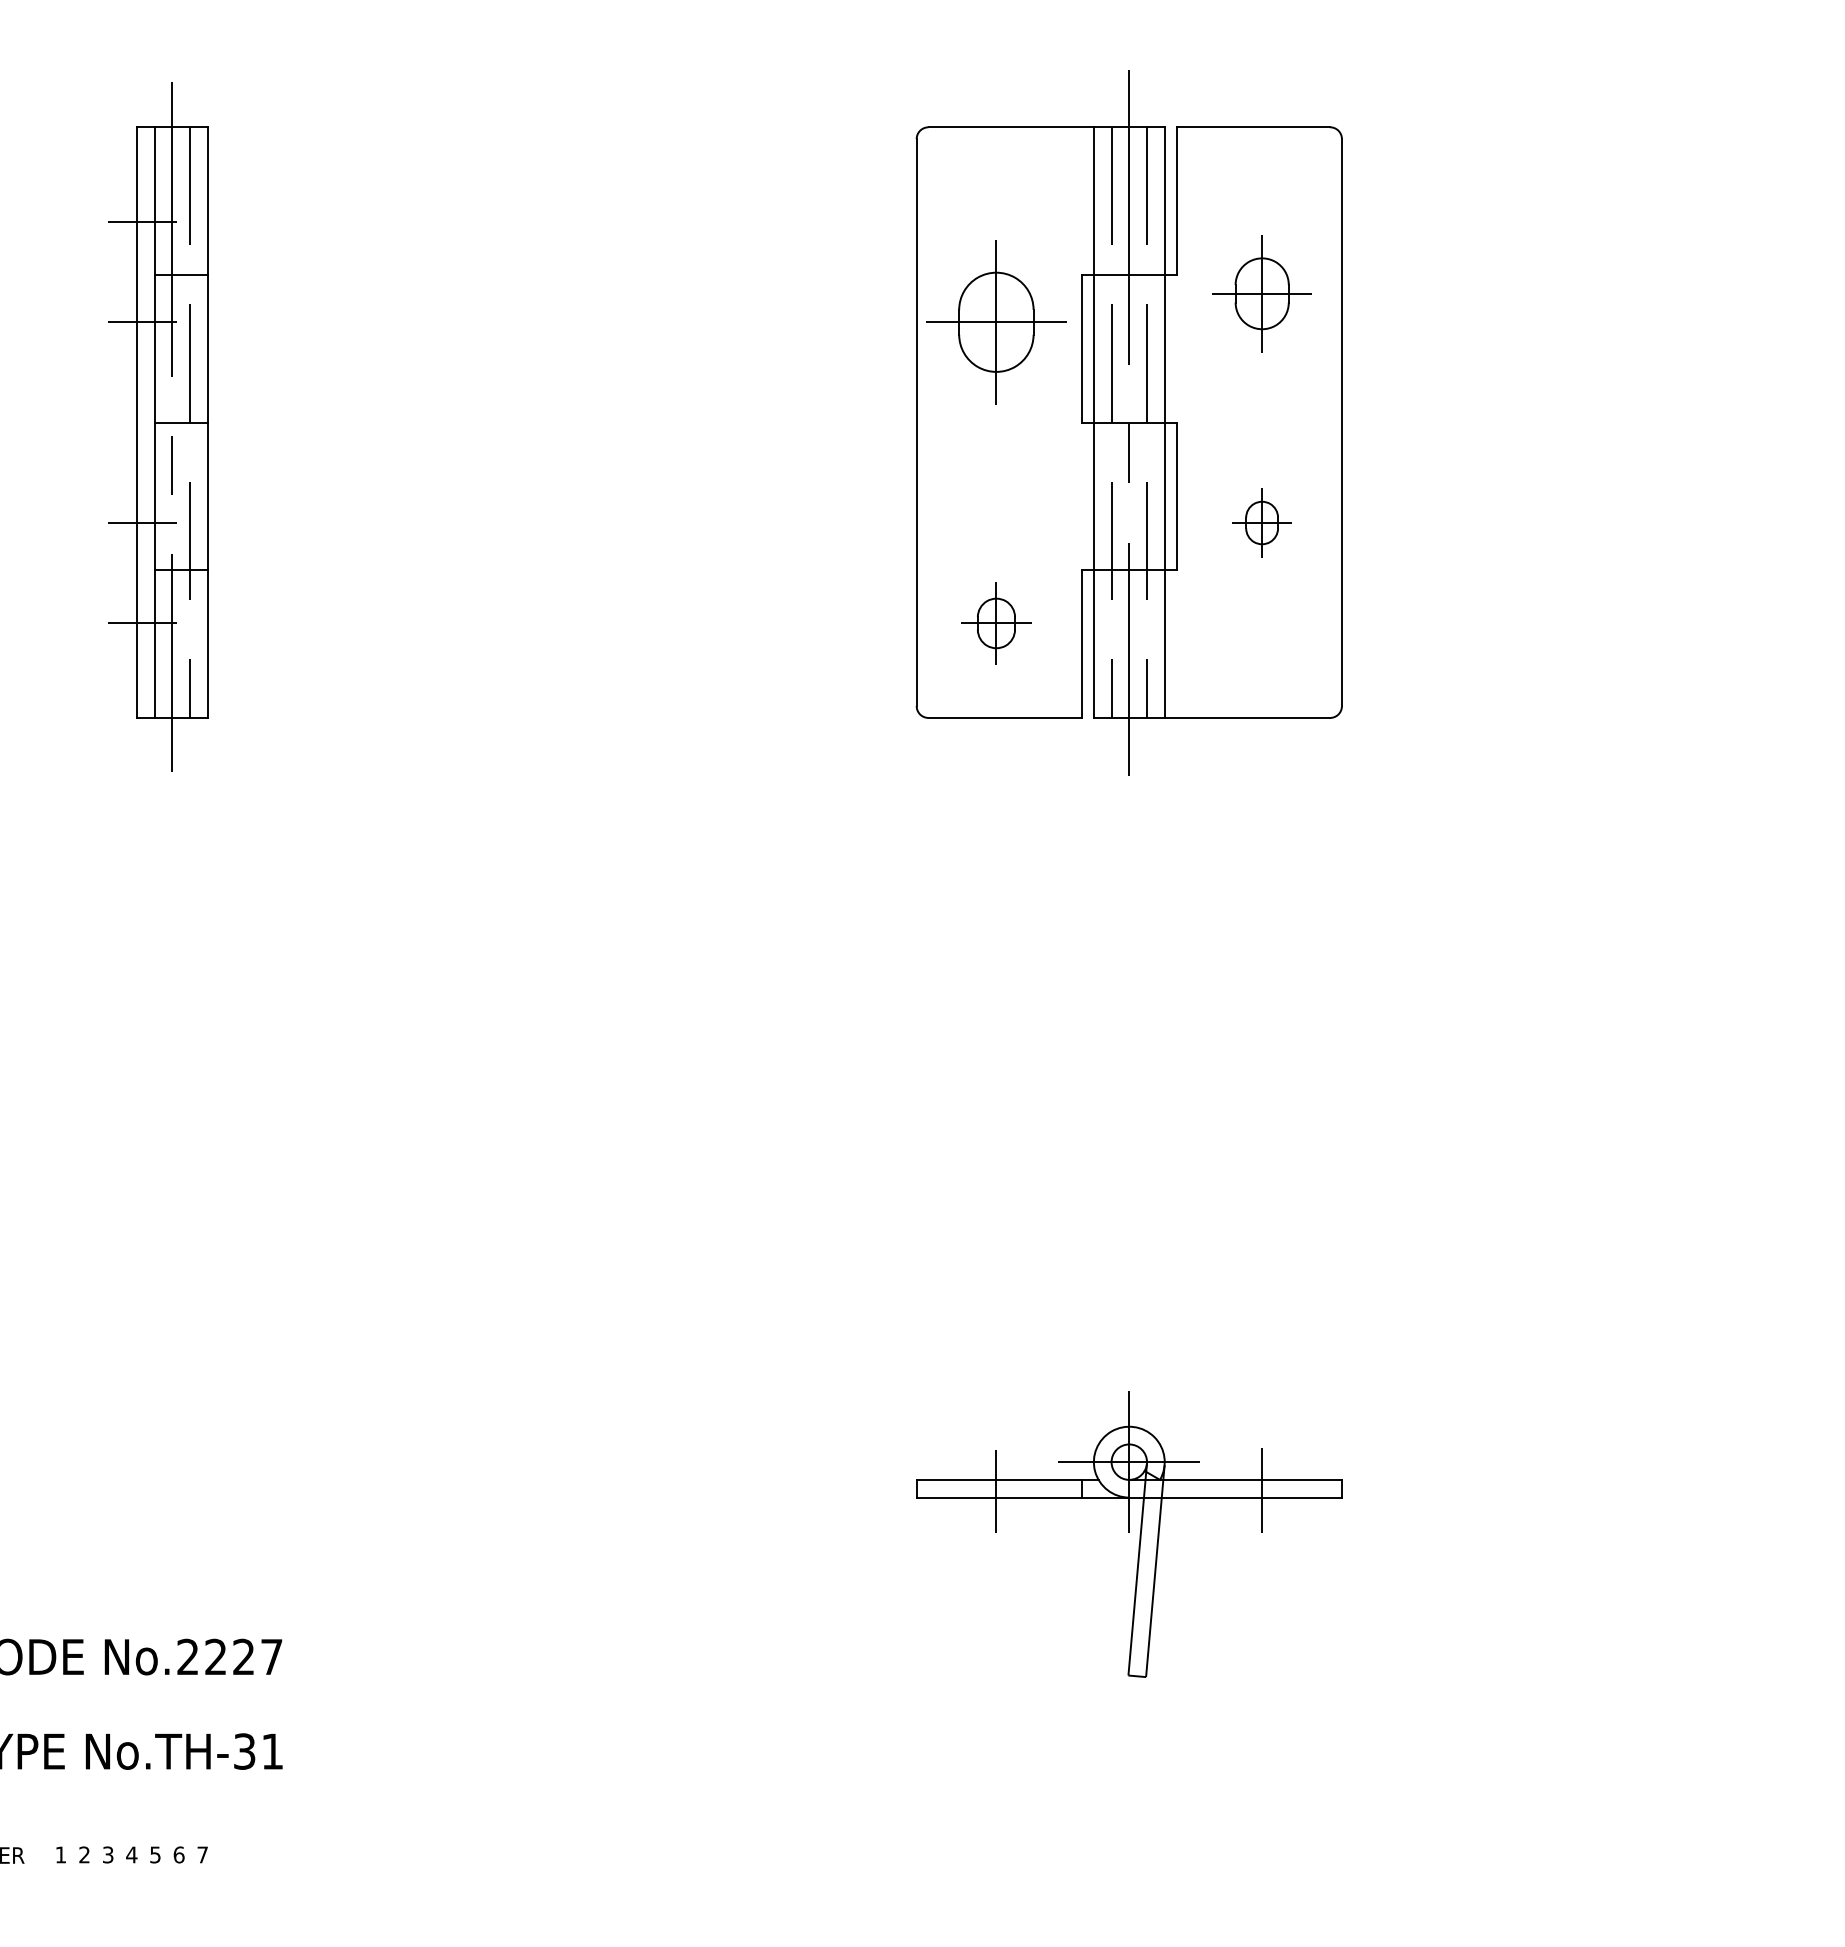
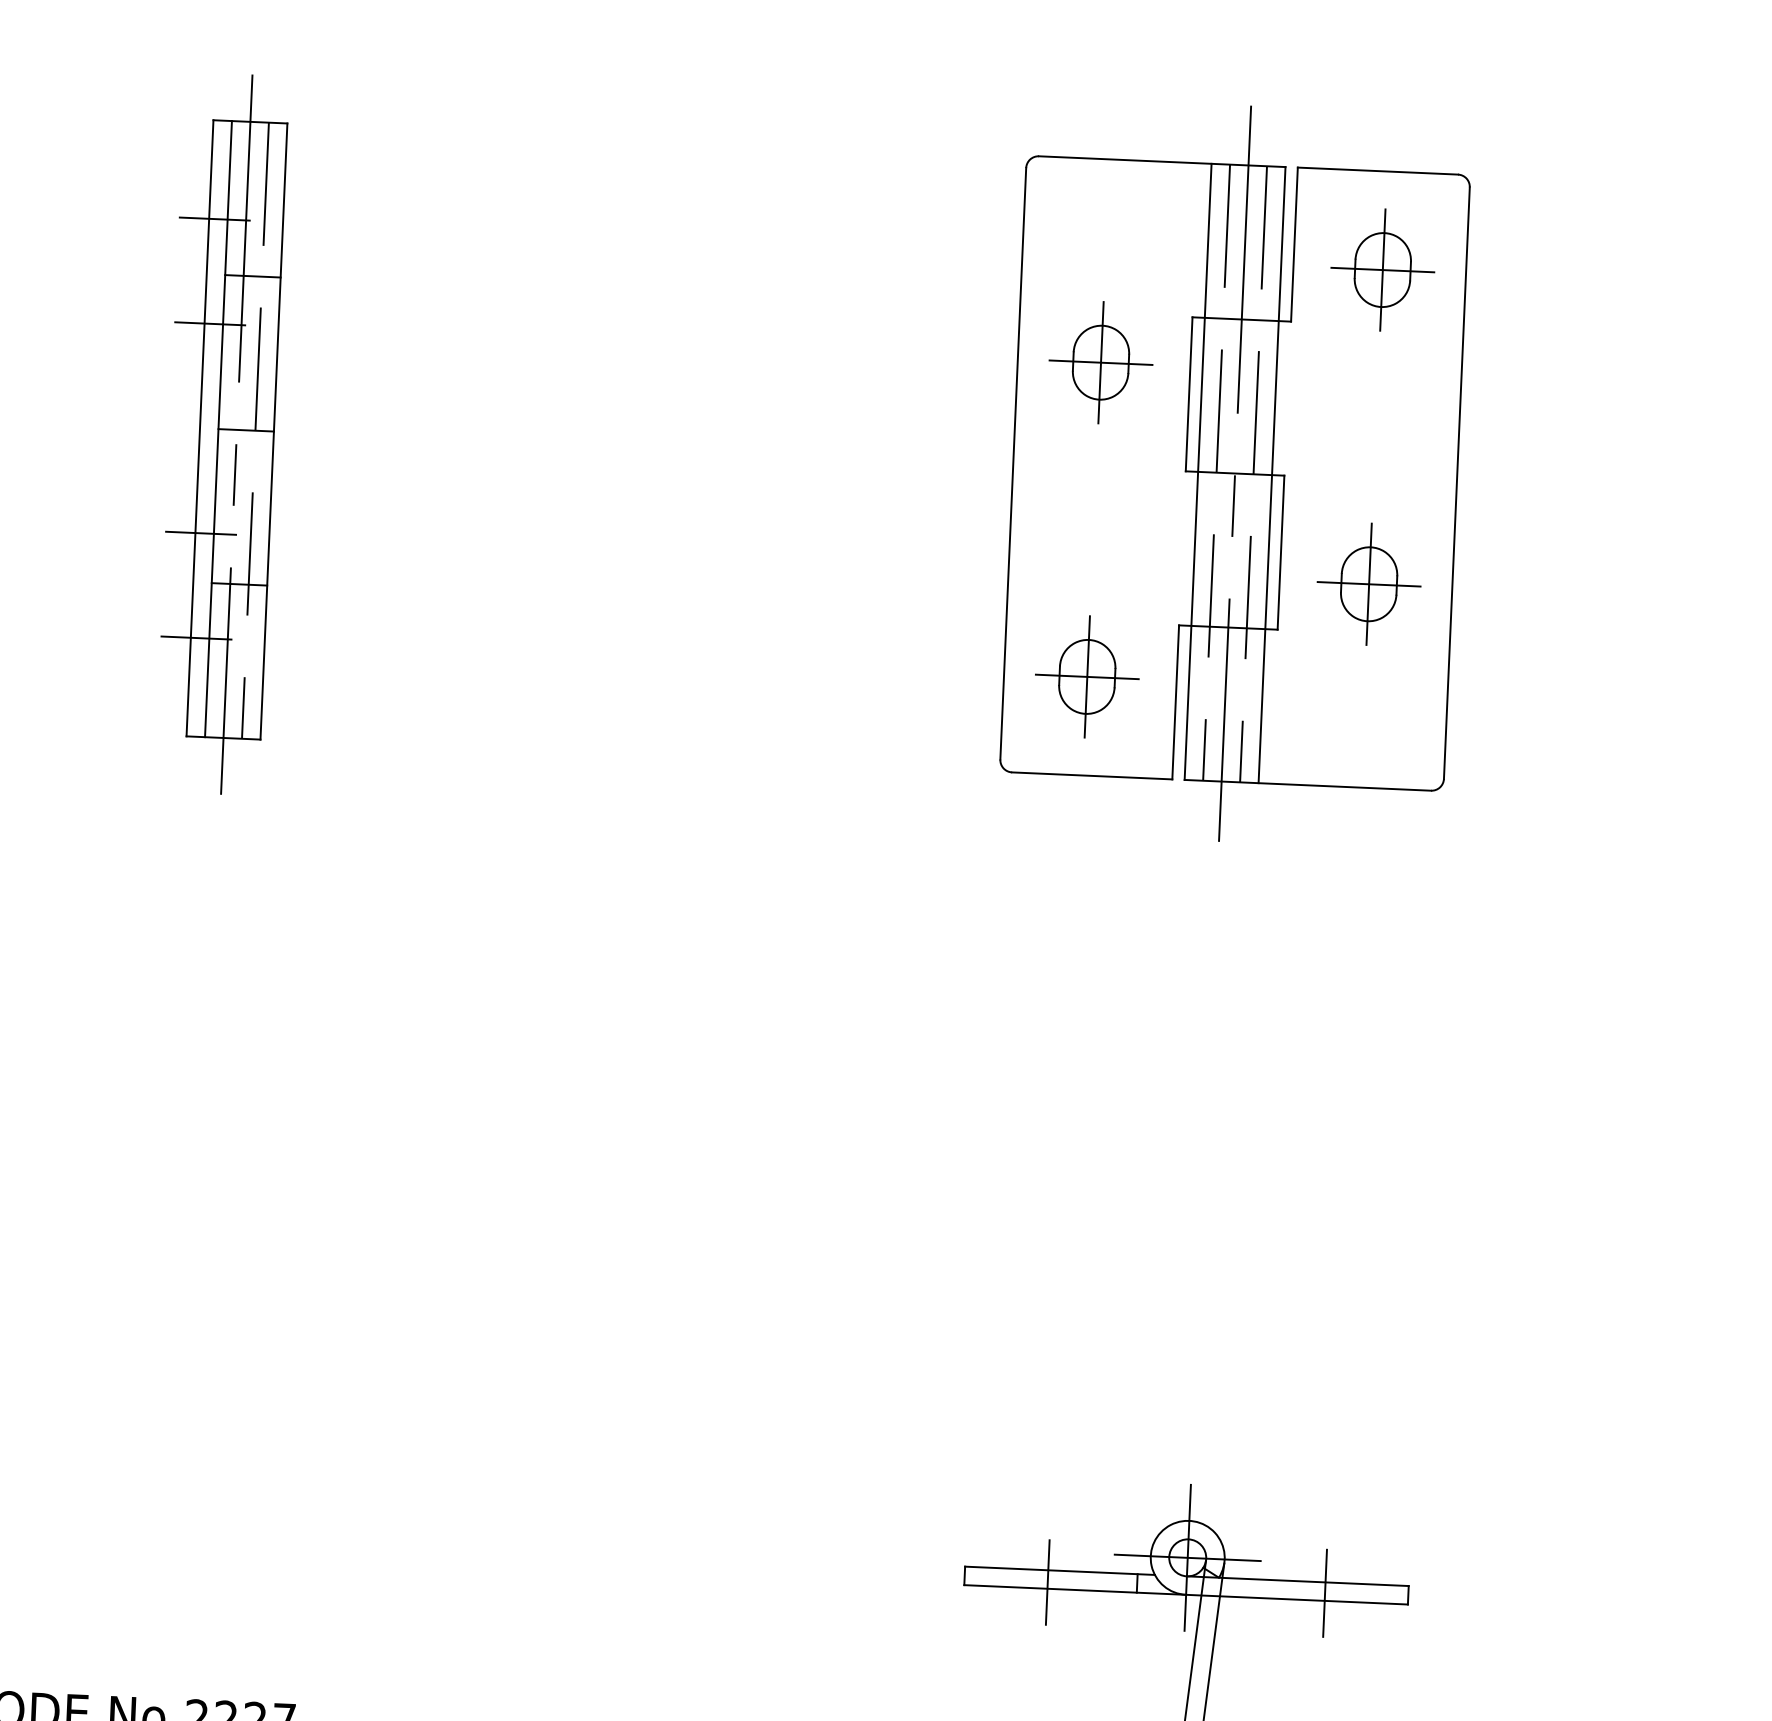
part: (1261, 293) -> (1382, 269), moved
part: (996, 321) -> (1101, 361), size x0.71
part: (1261, 522) -> (1368, 583), size x1.67
part: (996, 623) -> (1087, 676), size x1.43

